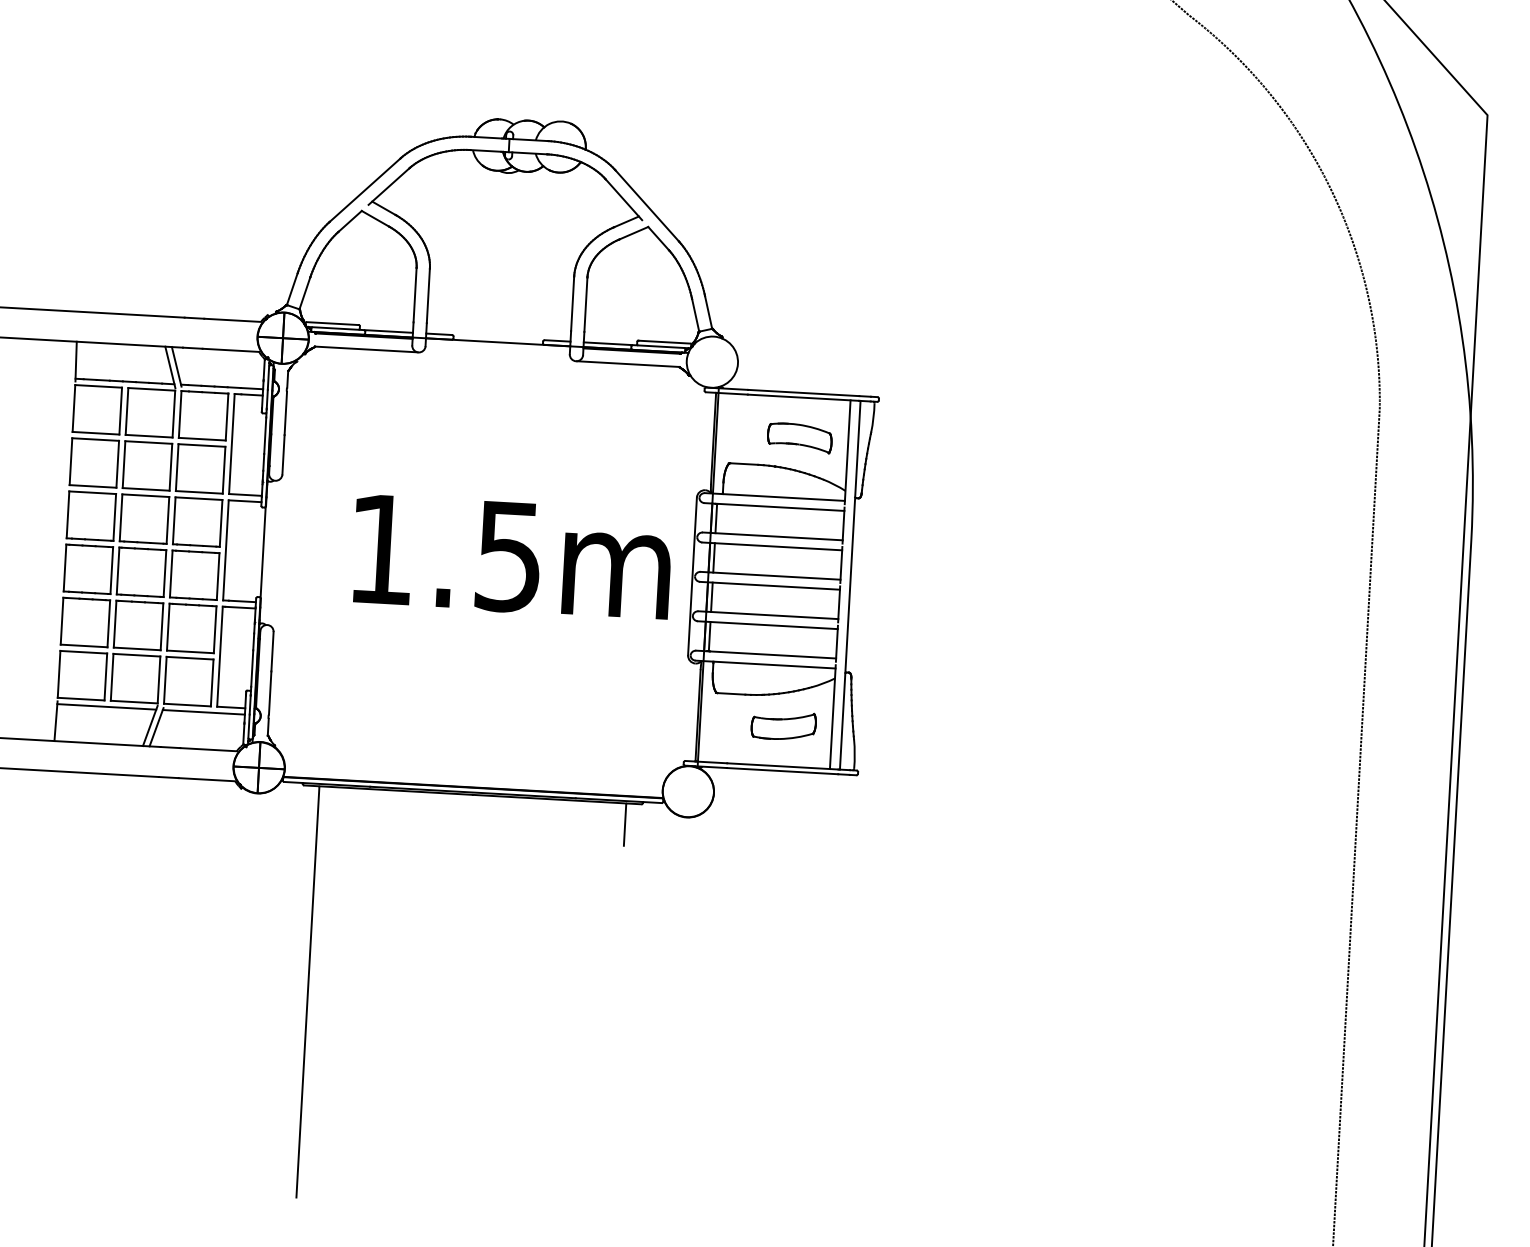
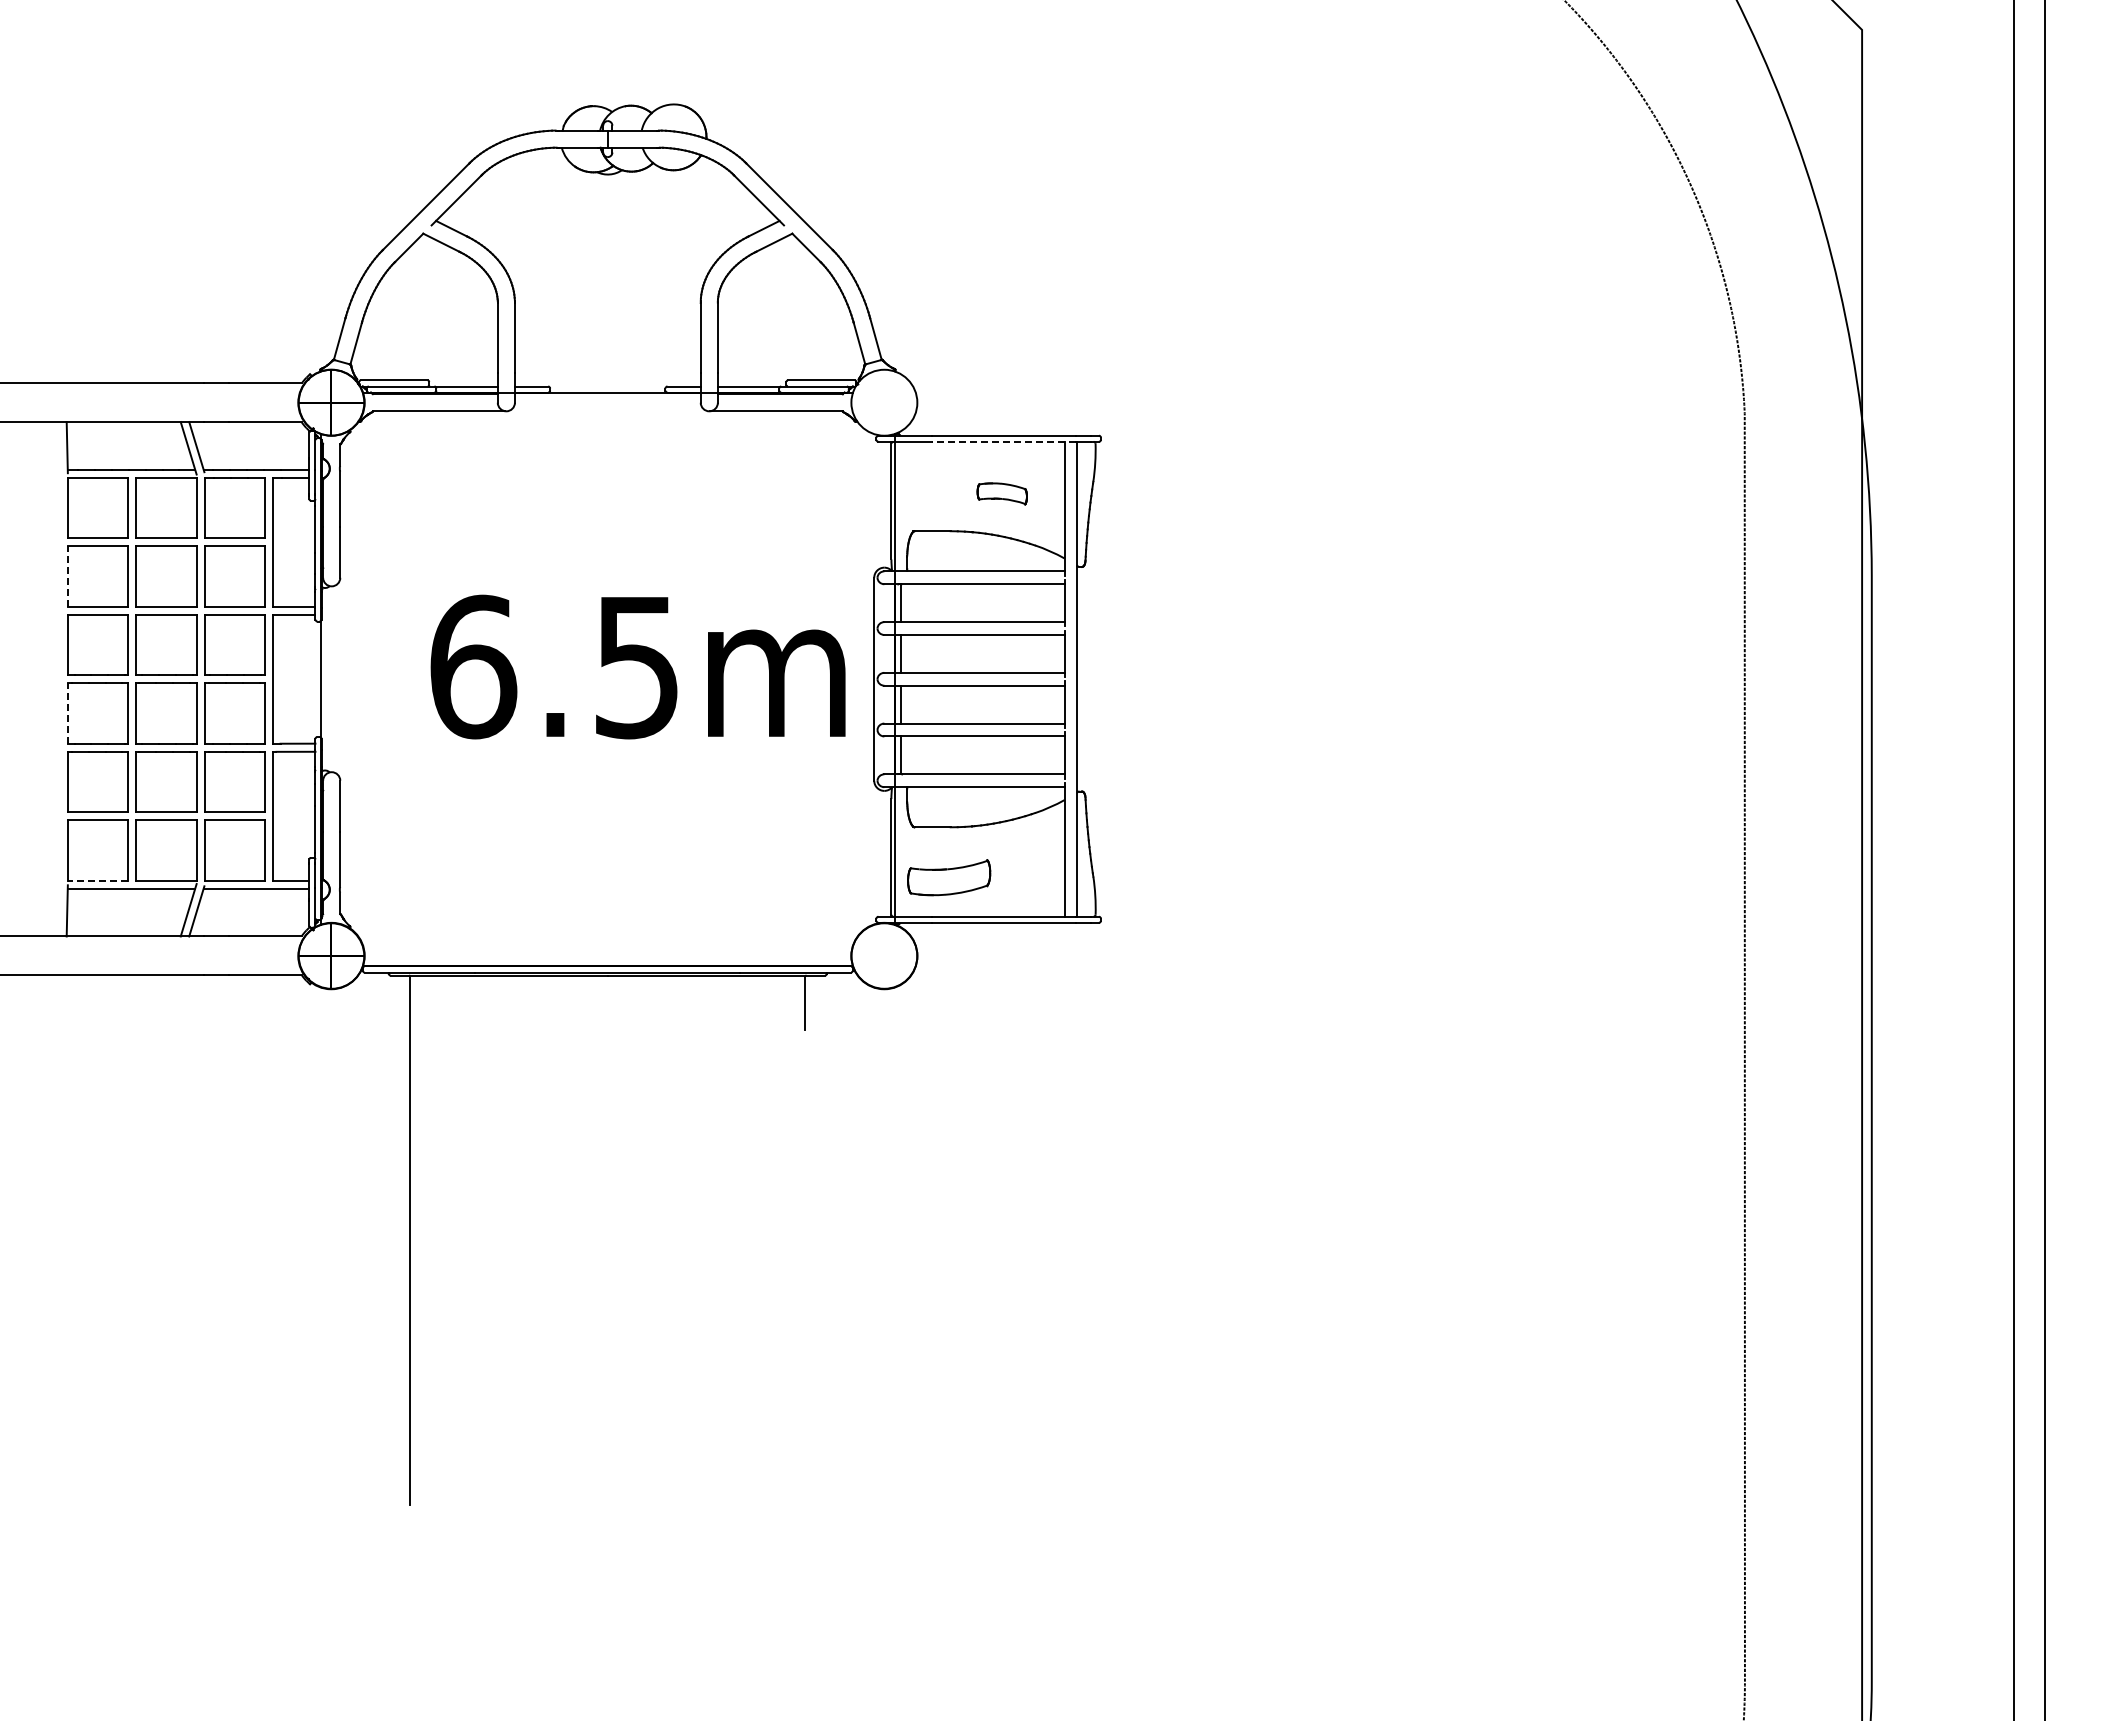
line: (803, 397) -> (1003, 441), solid -> dashed
part: (800, 437) -> (1002, 493), size x0.6
line: (70, 461) -> (67, 576), solid -> dashed
text: (381, 549) -> (473, 666), 1.5m -> 6.5m
line: (64, 567) -> (67, 713), solid -> dashed
line: (80, 698) -> (97, 880), solid -> dashed
part: (784, 725) -> (949, 877), moved

